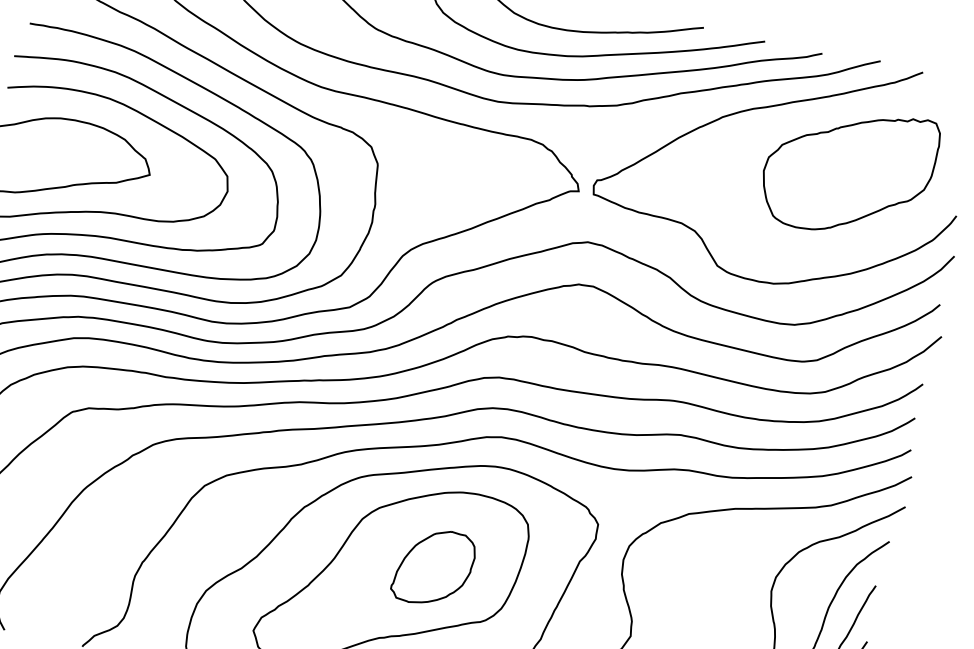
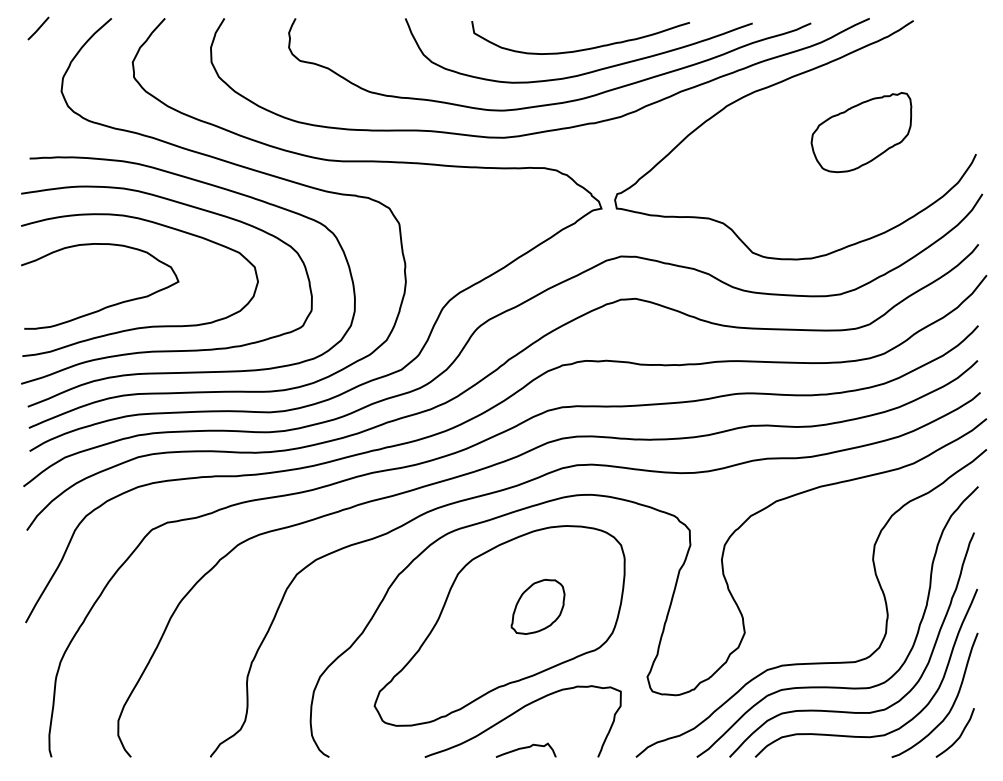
part: (848, 170) -> (861, 132), size x0.6
part: (433, 567) -> (537, 606), size x0.7

